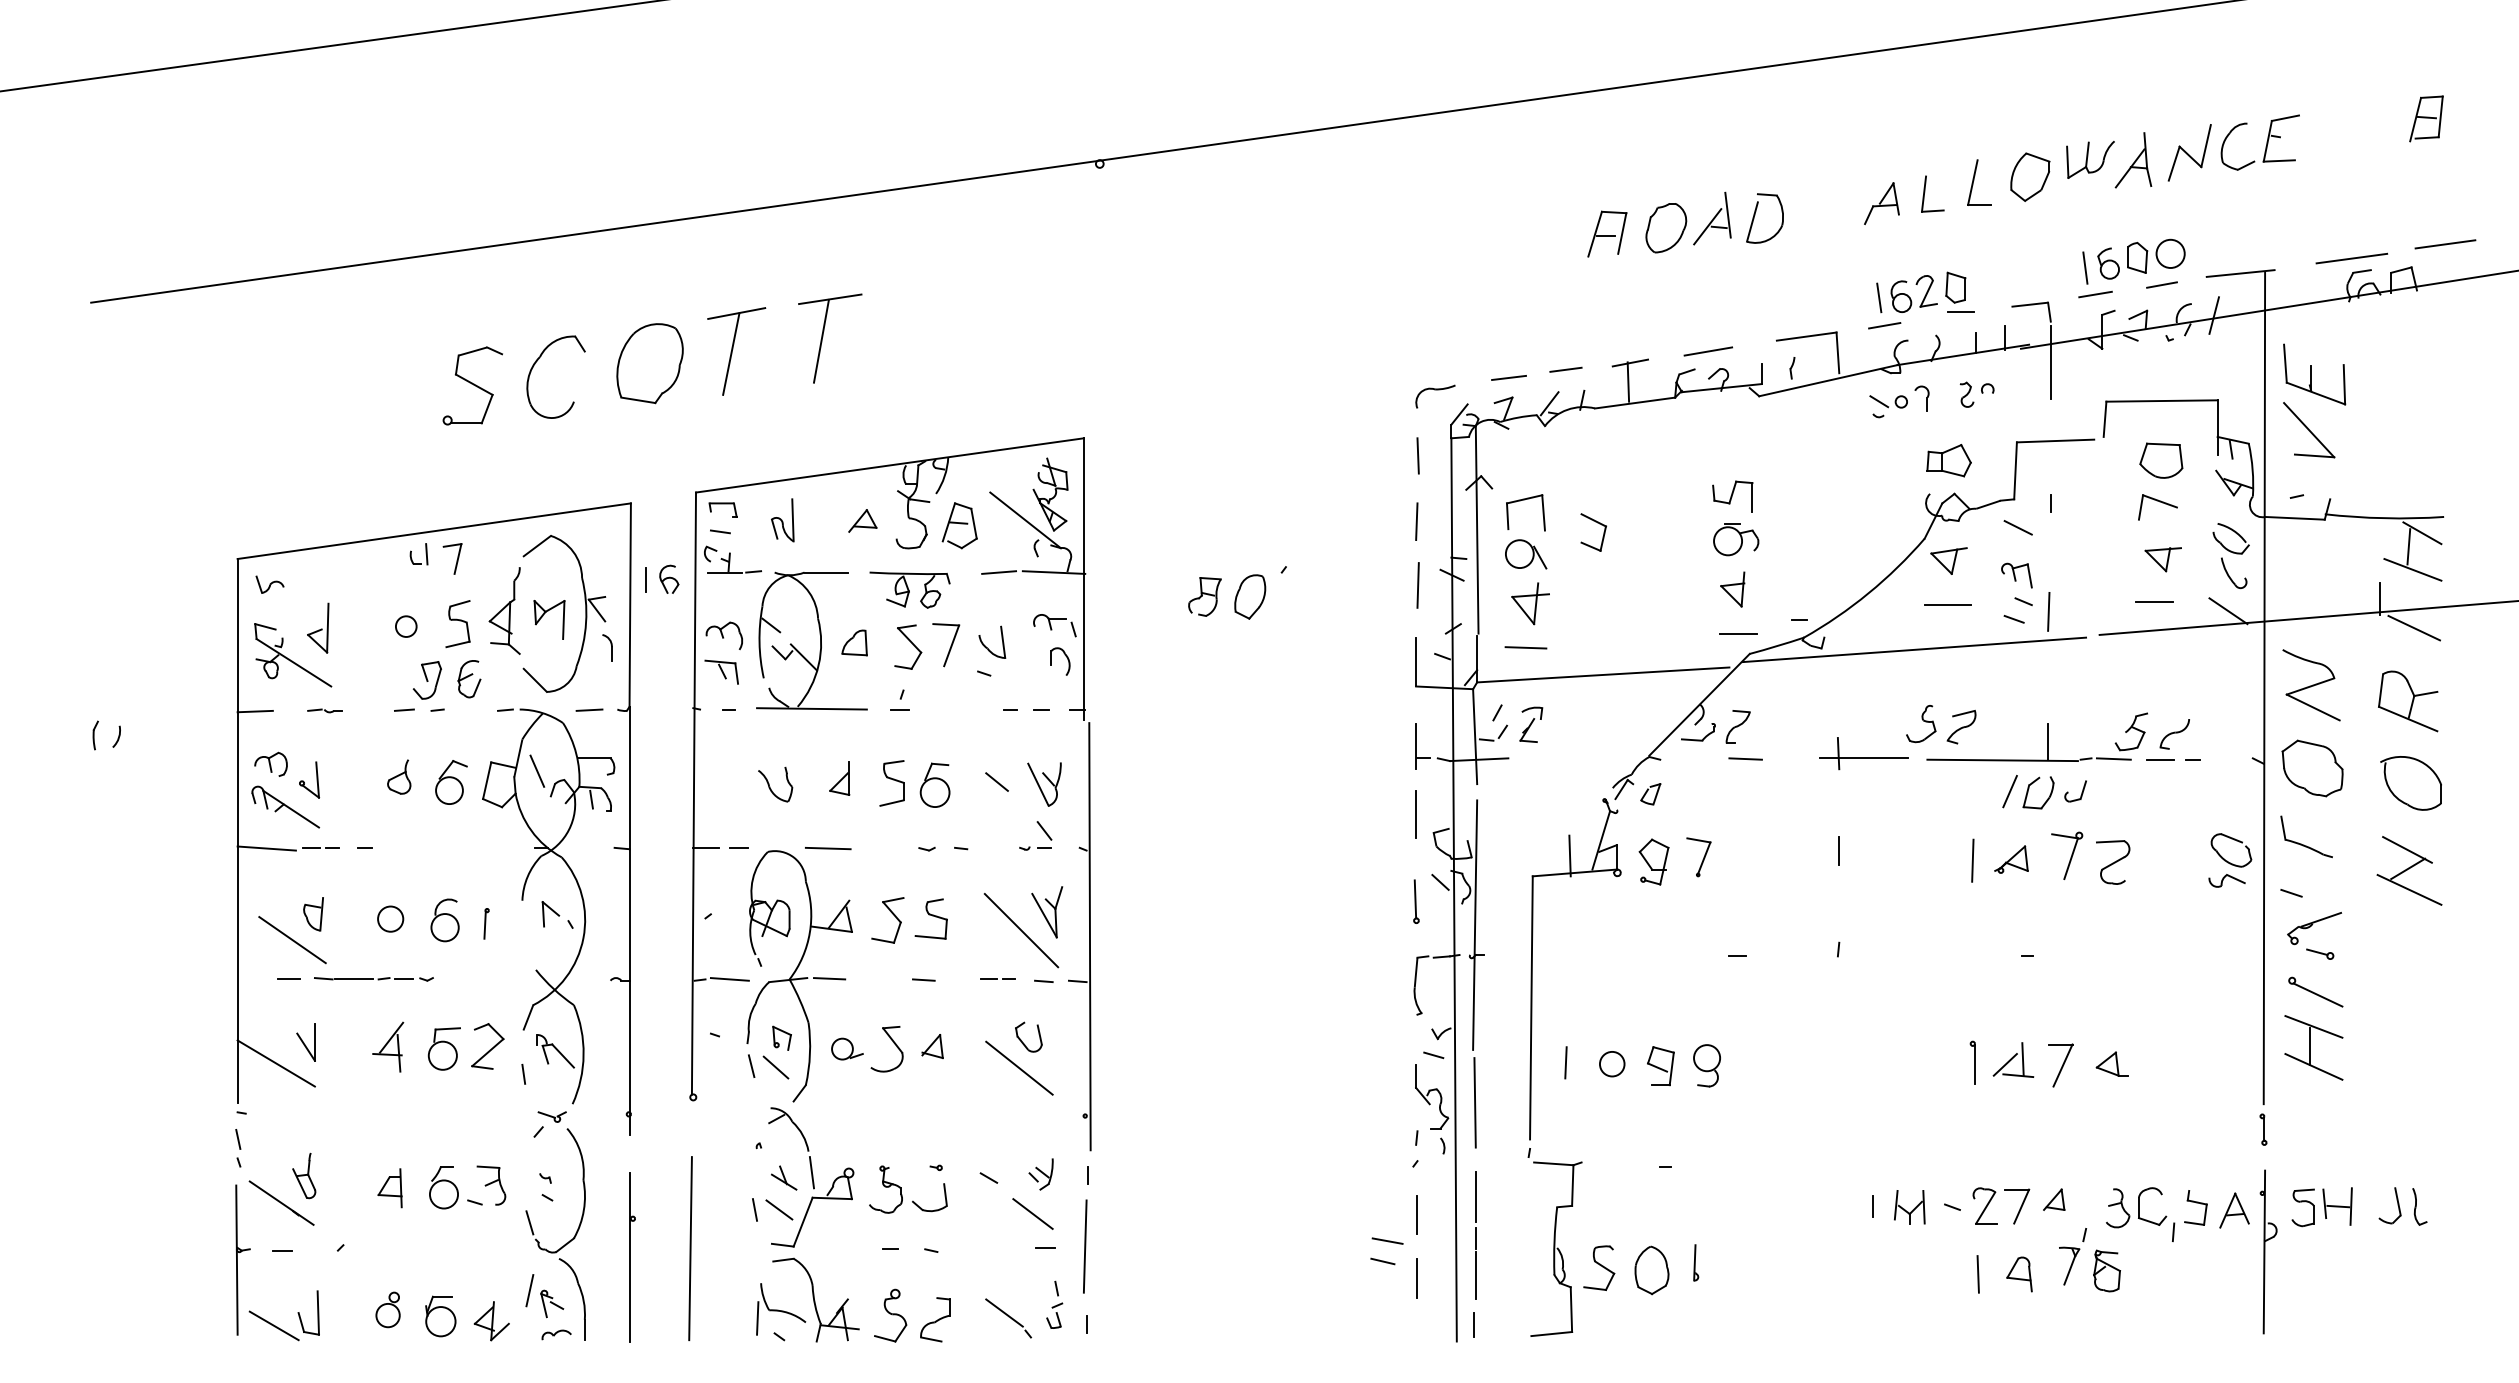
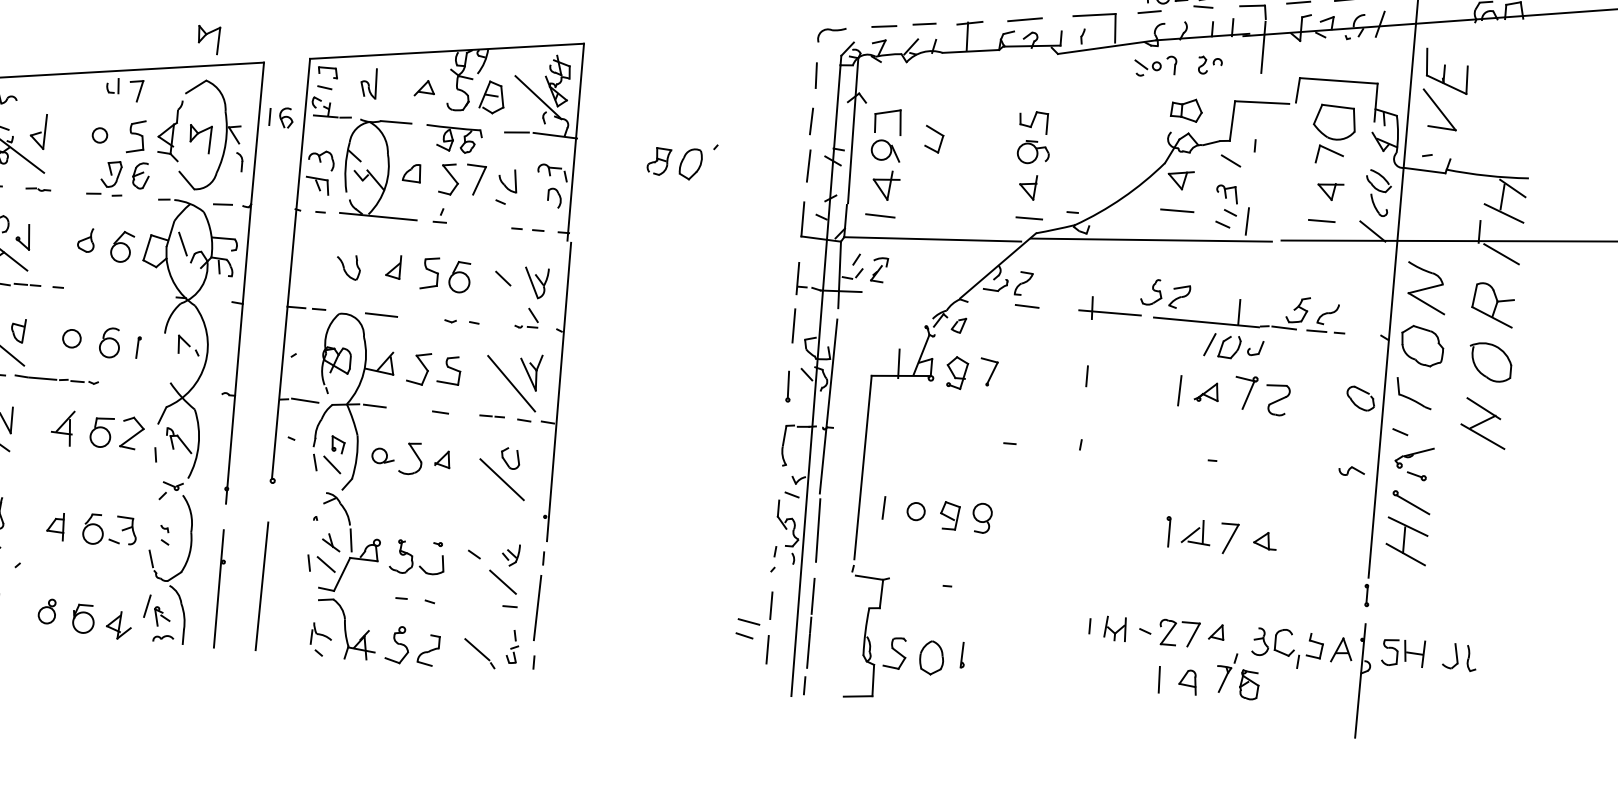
part: (2161, 460) -> (1334, 122), size x1.4
part: (543, 474) -> (204, 37), added
part: (2226, 880) -> (1351, 471), moved
part: (781, 1309) -> (321, 634), size x0.6

